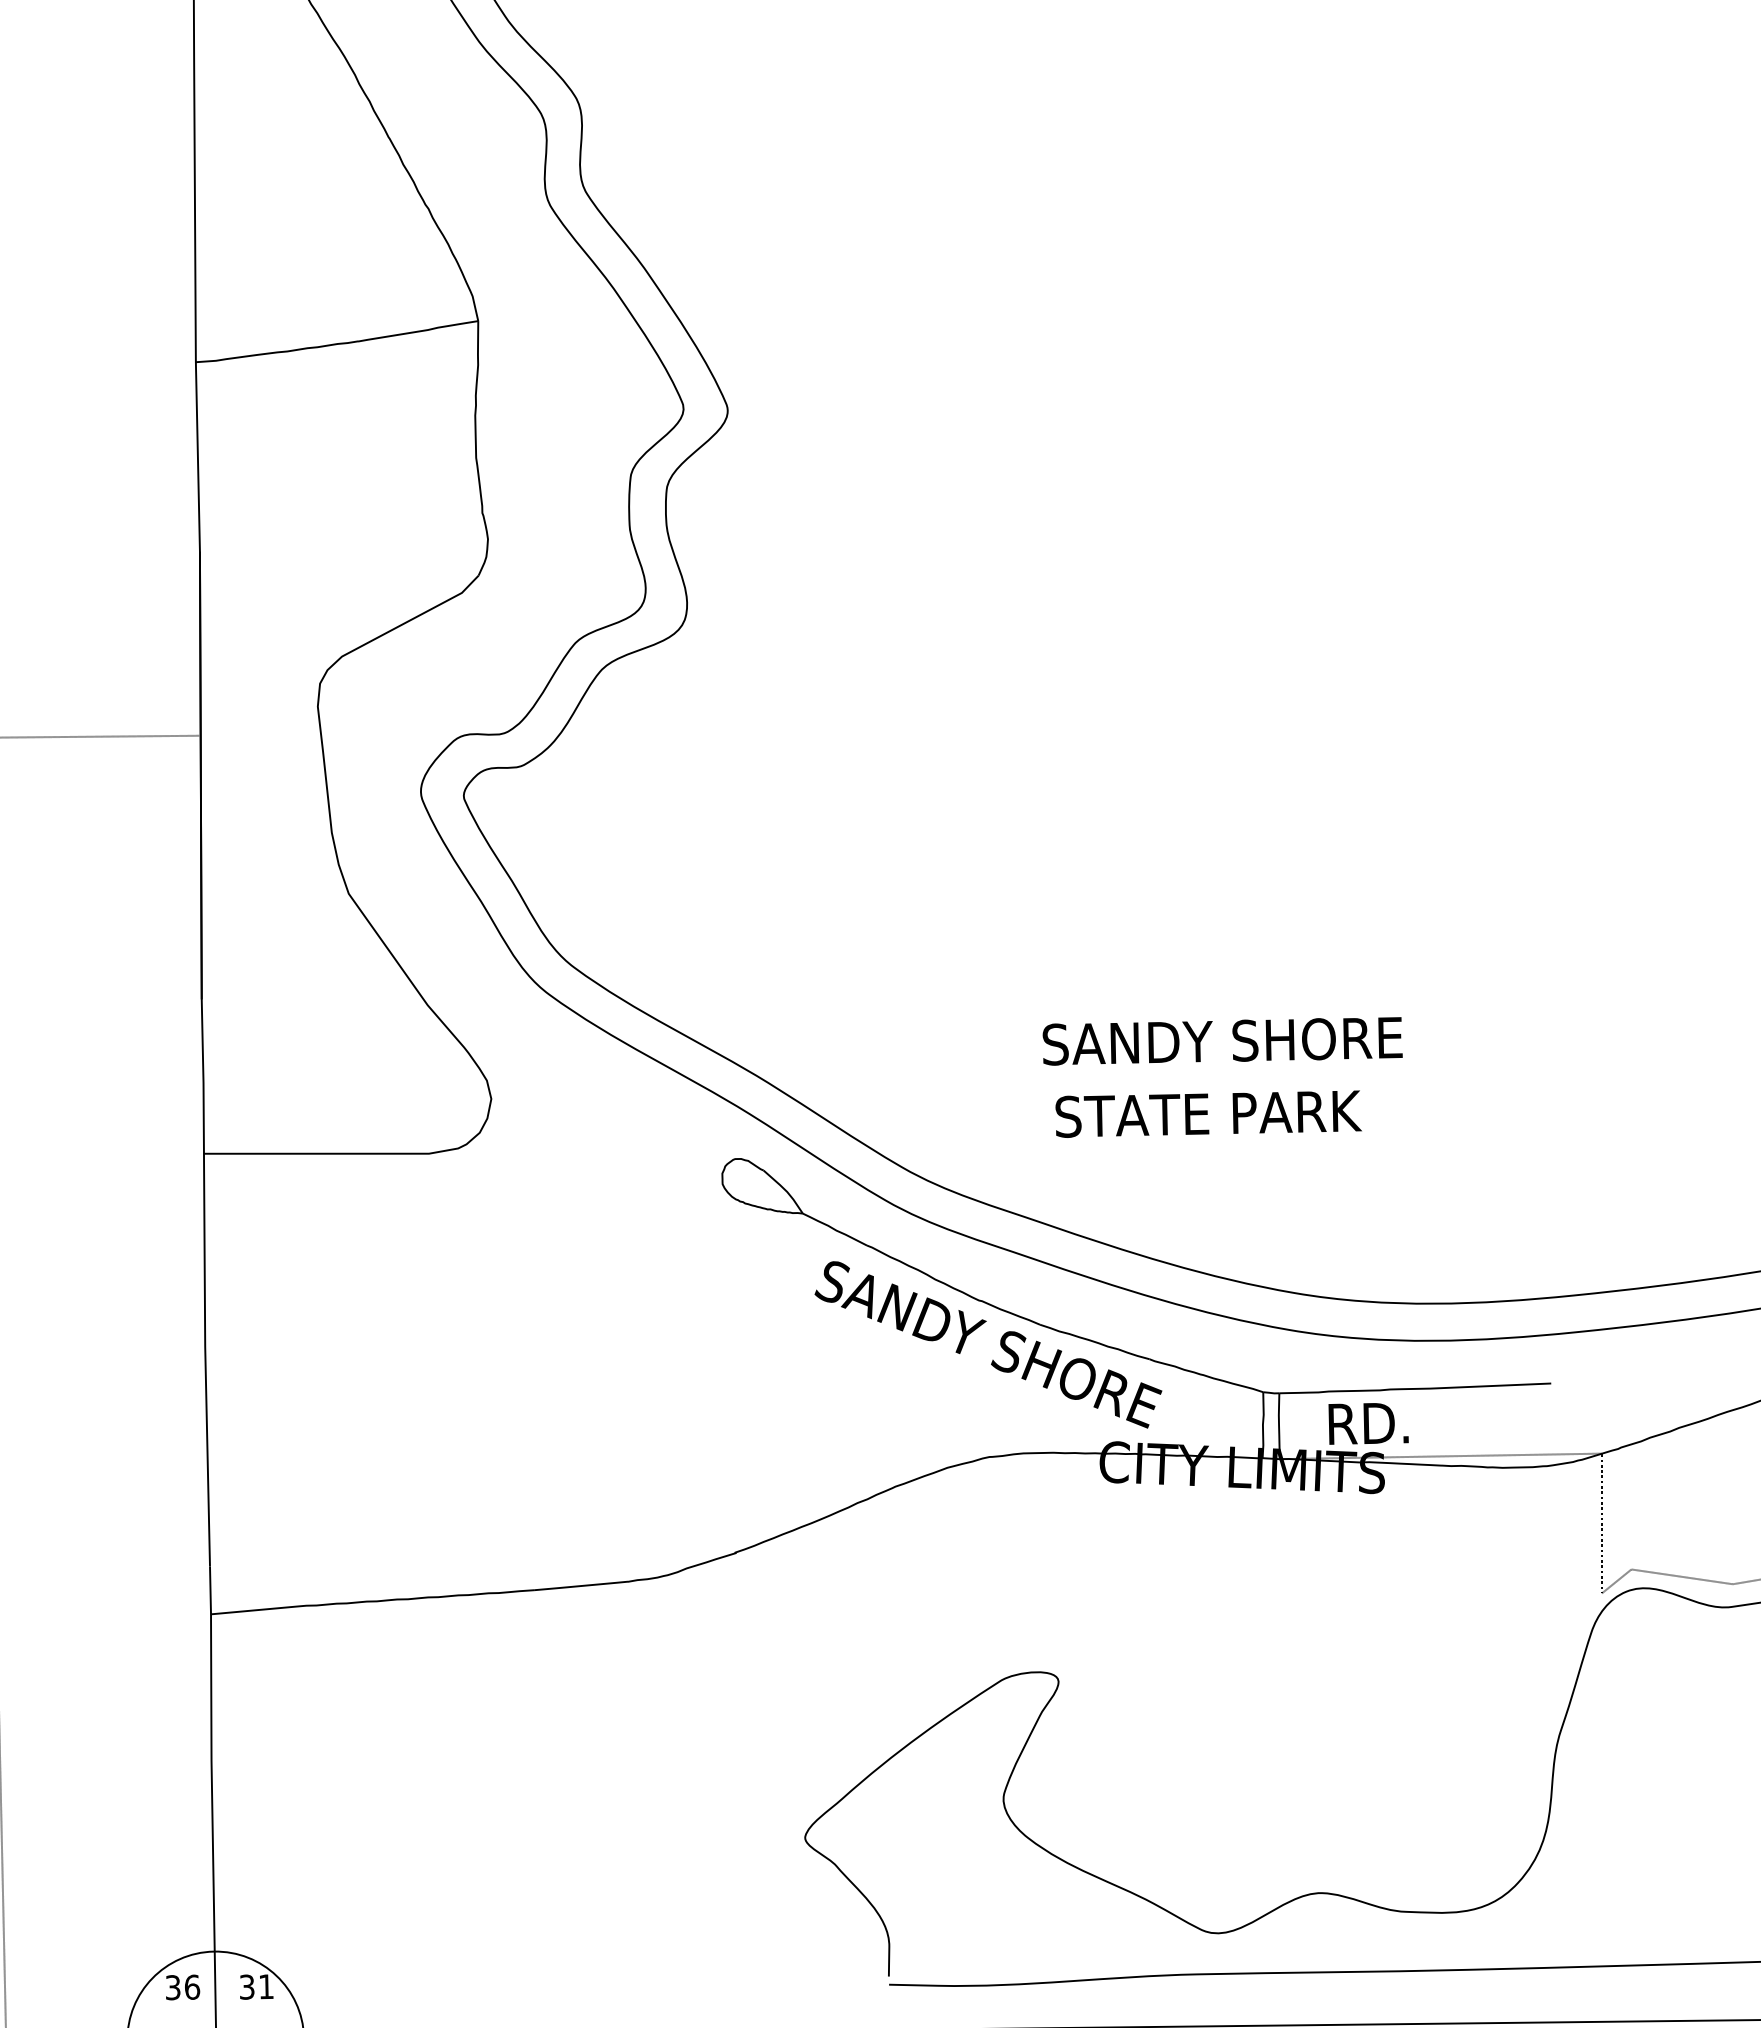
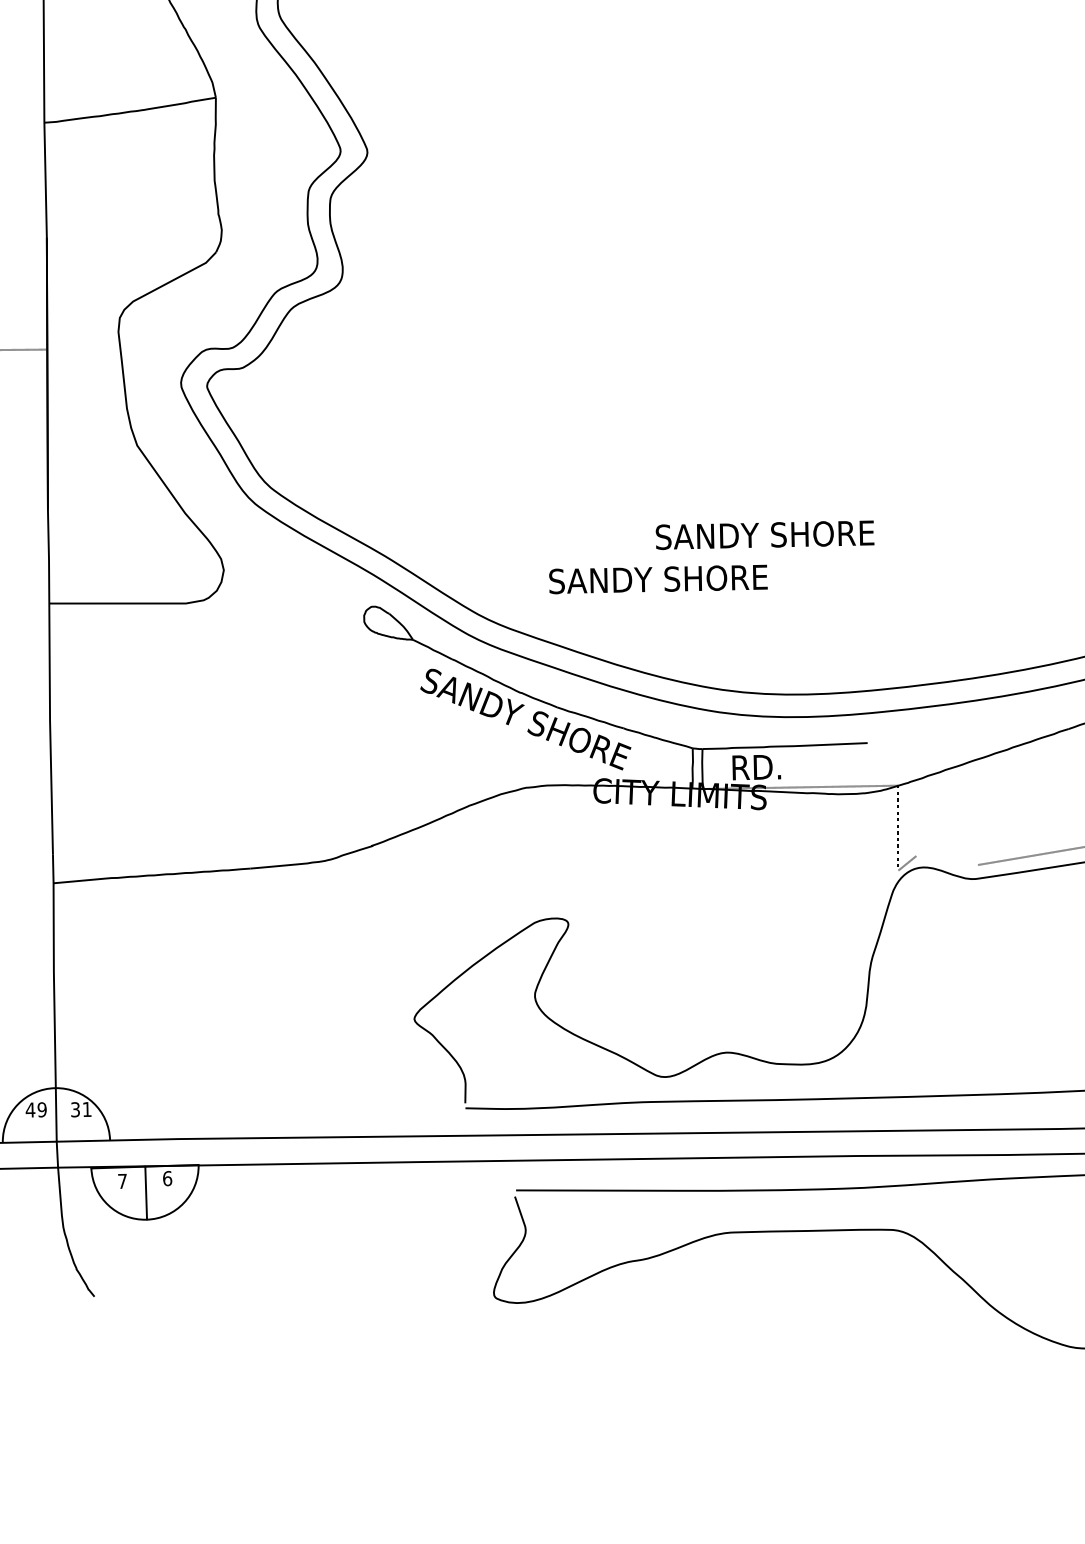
text: (1221, 1040) -> (764, 534), moved
text: (1206, 1114) -> (658, 579), STATE PARK -> SANDY SHORE
line: (1681, 1576) -> (946, 860), removed
text: (181, 1986) -> (35, 1109), 36 -> 49

